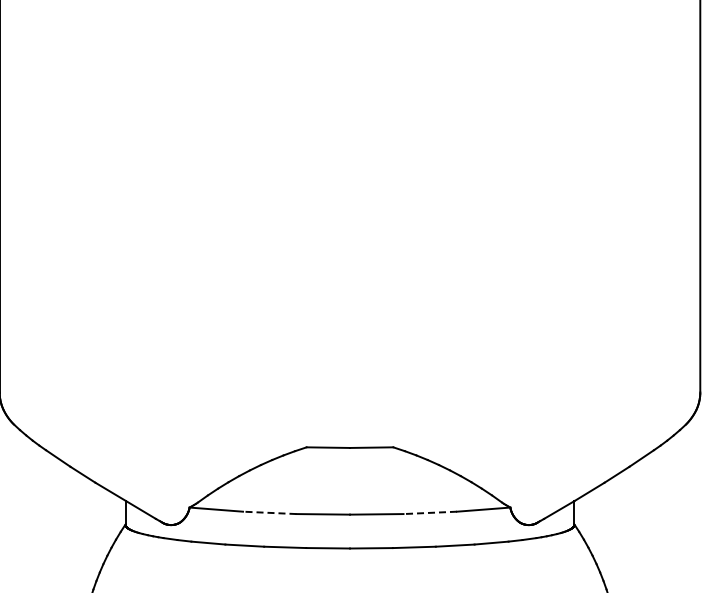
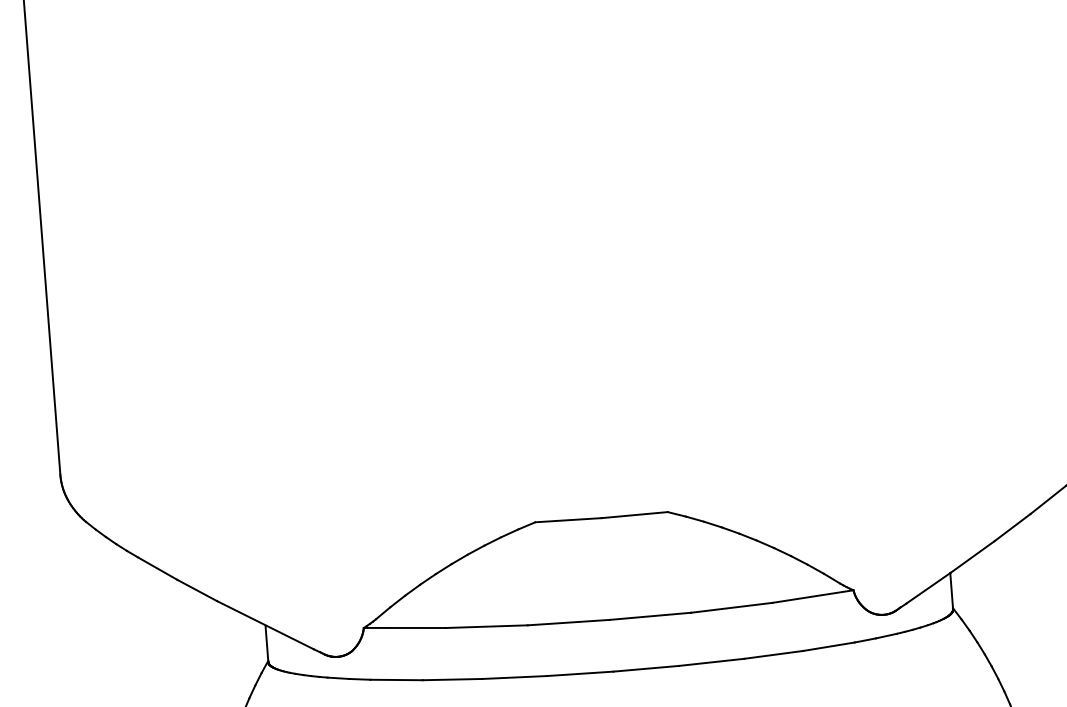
line: (269, 512) -> (486, 626), dashed -> solid
line: (430, 512) -> (732, 607), dashed -> solid

